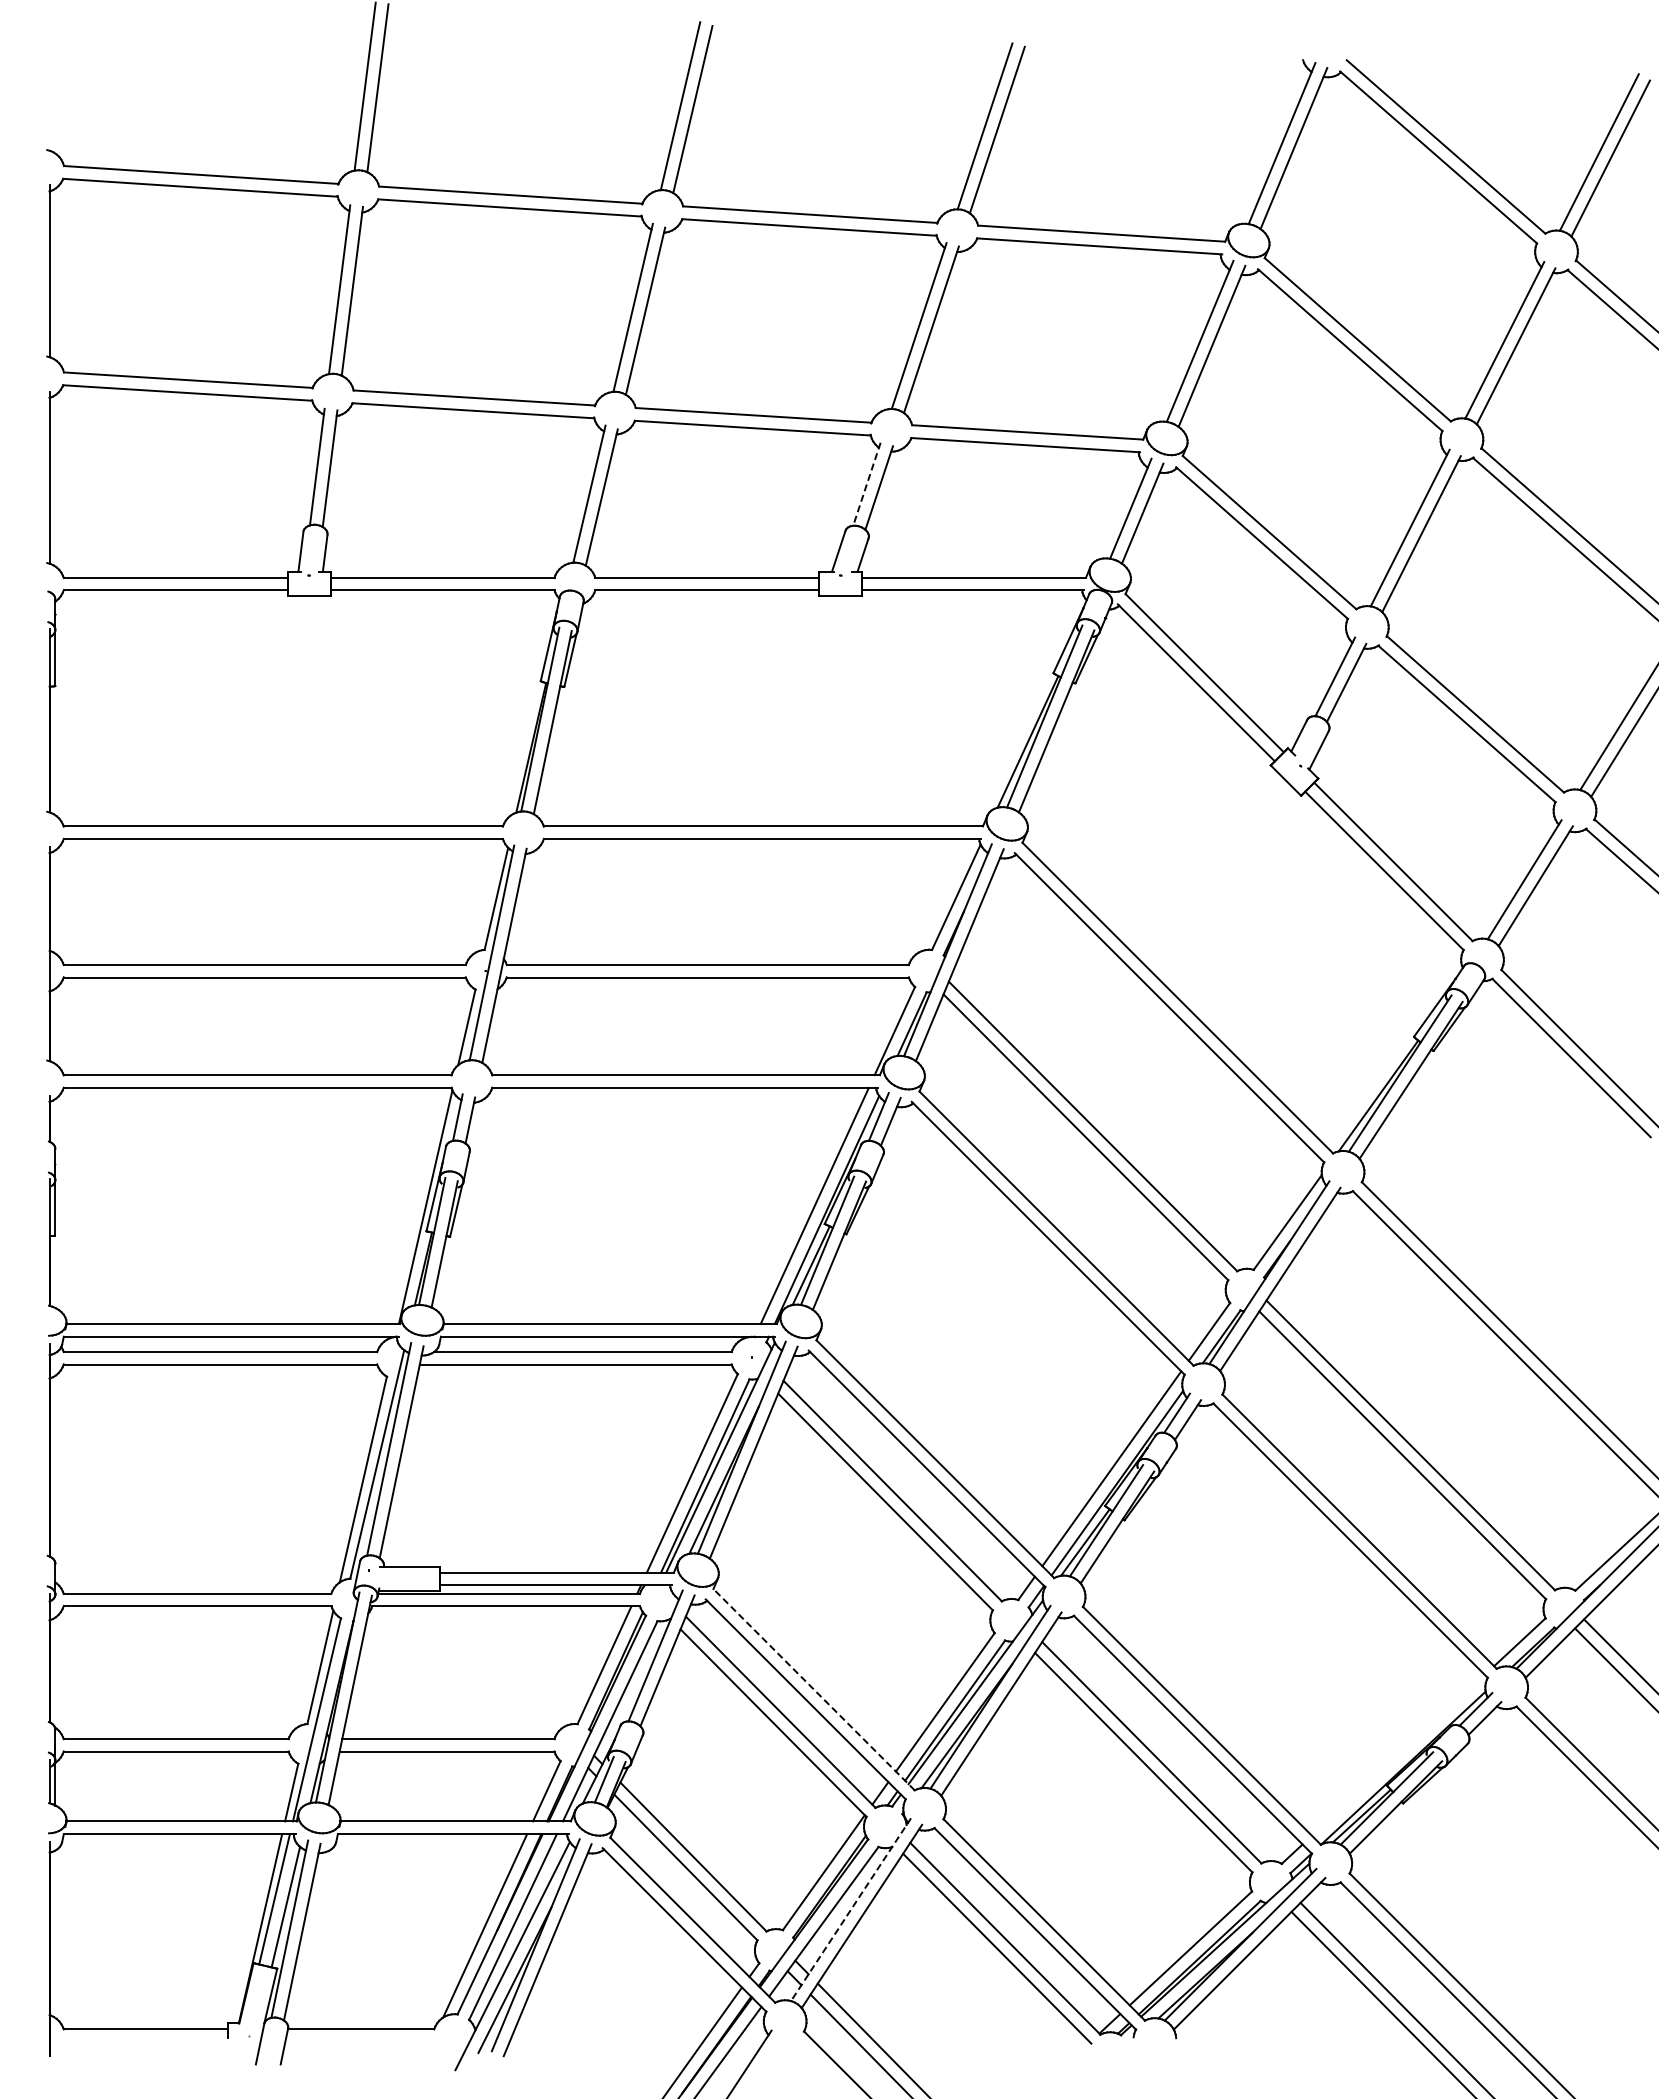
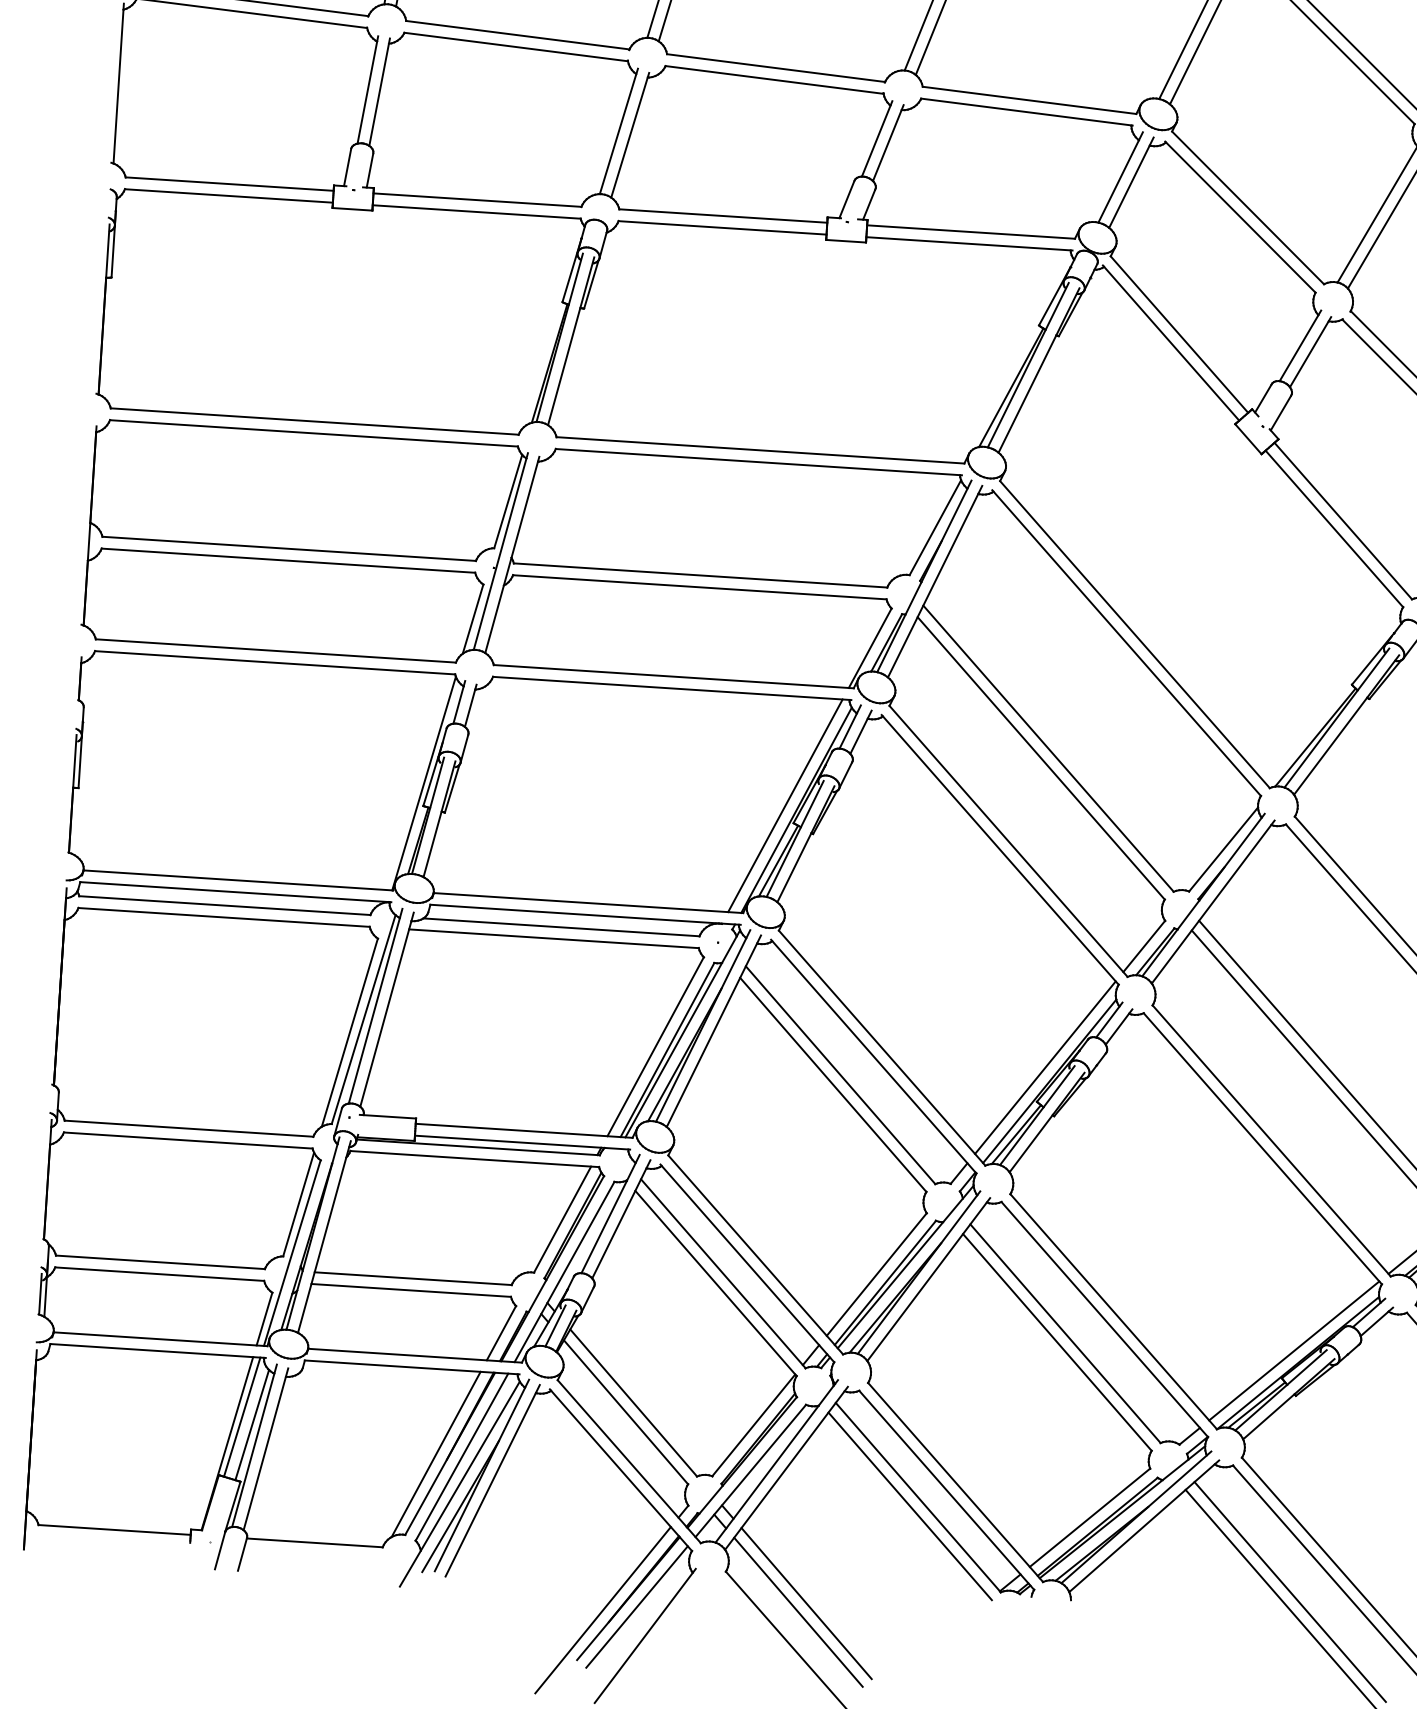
line: (866, 484) -> (876, 139), dashed -> solid
line: (813, 1689) -> (755, 1254), dashed -> solid
line: (1397, 1754) -> (1293, 1350), added
line: (850, 1910) -> (776, 1462), dashed -> solid

